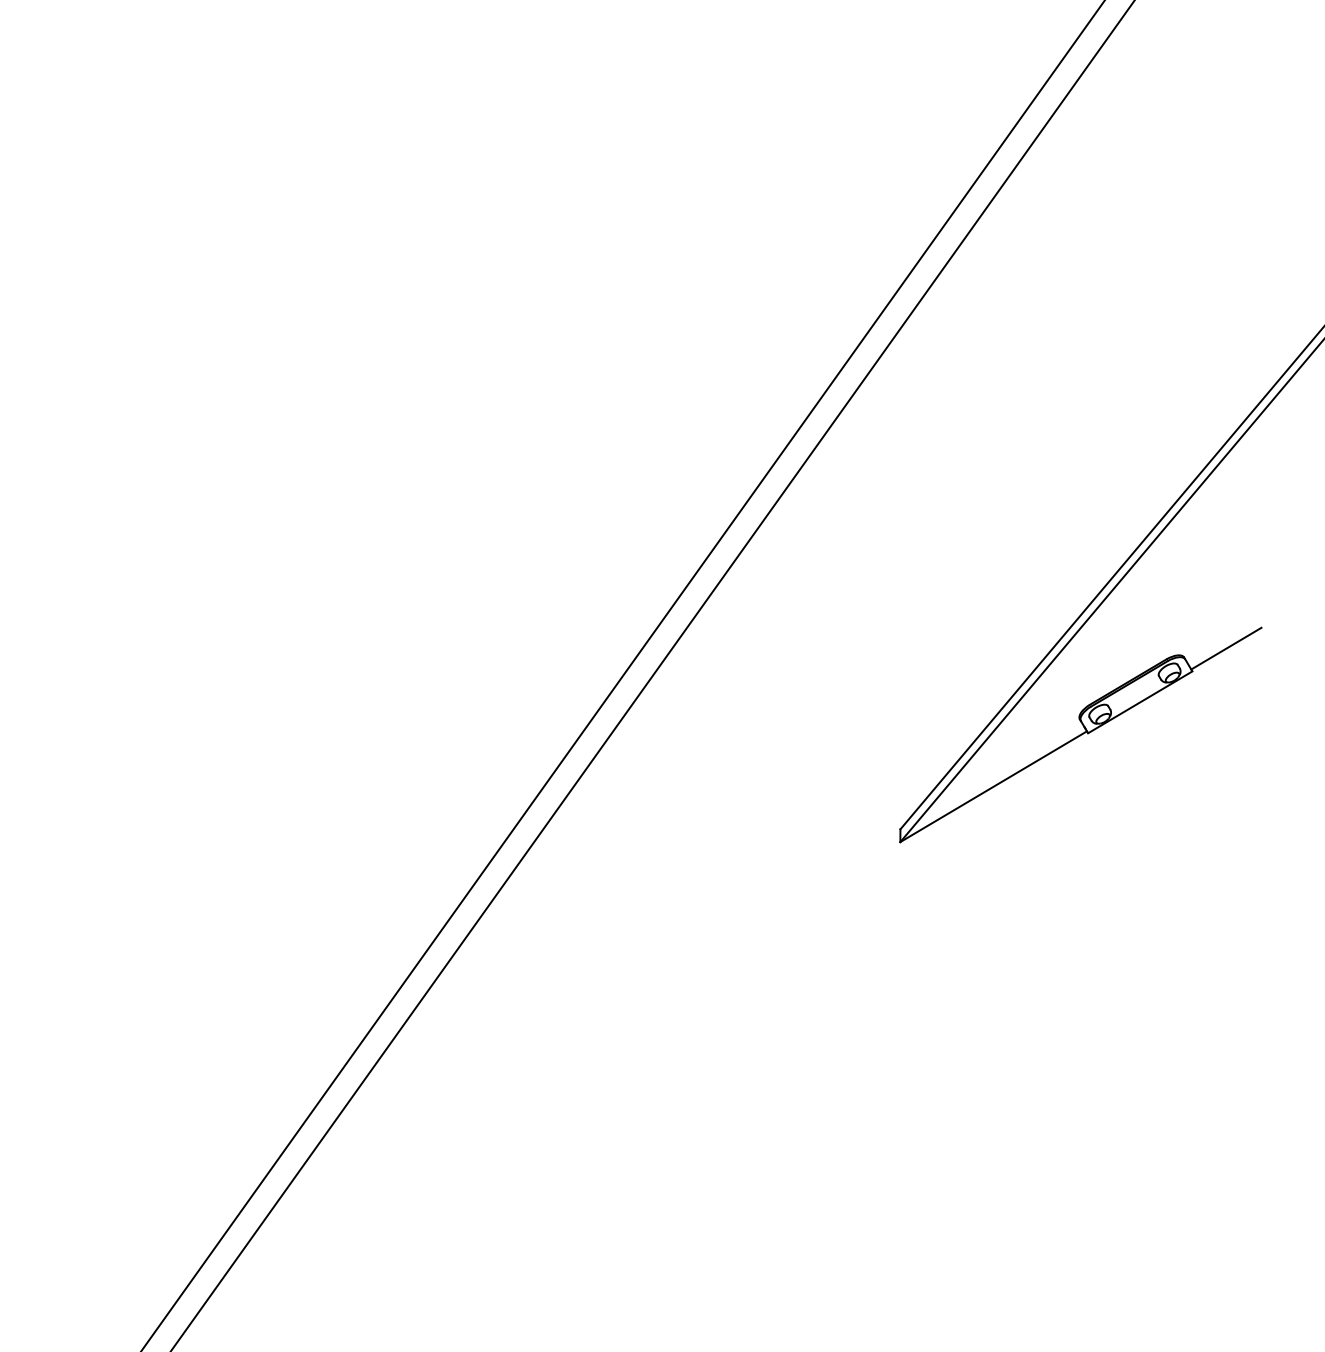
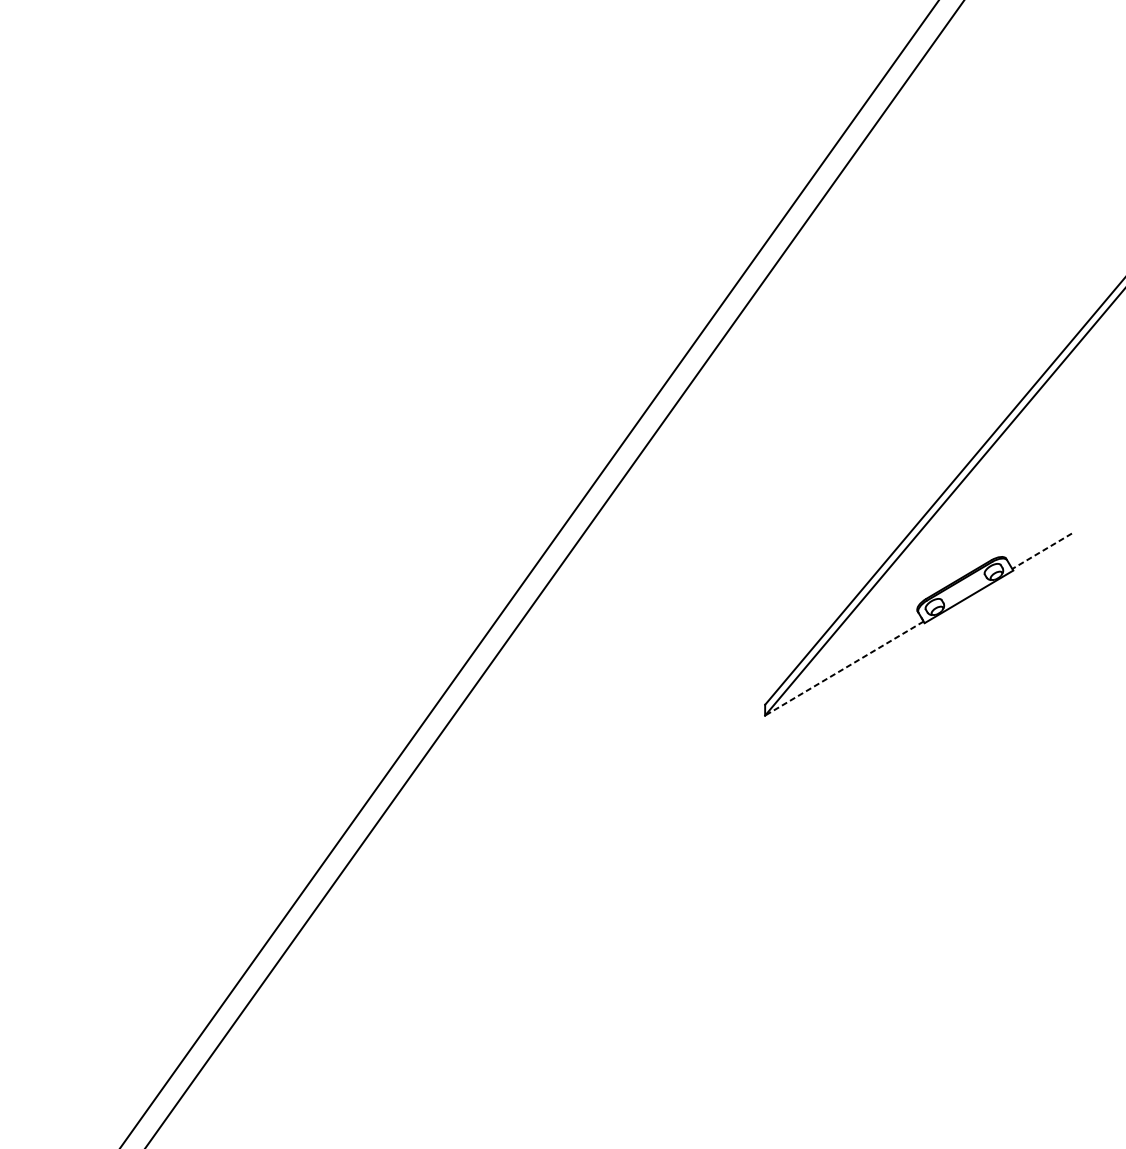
line: (1226, 648) -> (1042, 551), solid -> dashed
line: (993, 786) -> (844, 668), solid -> dashed

